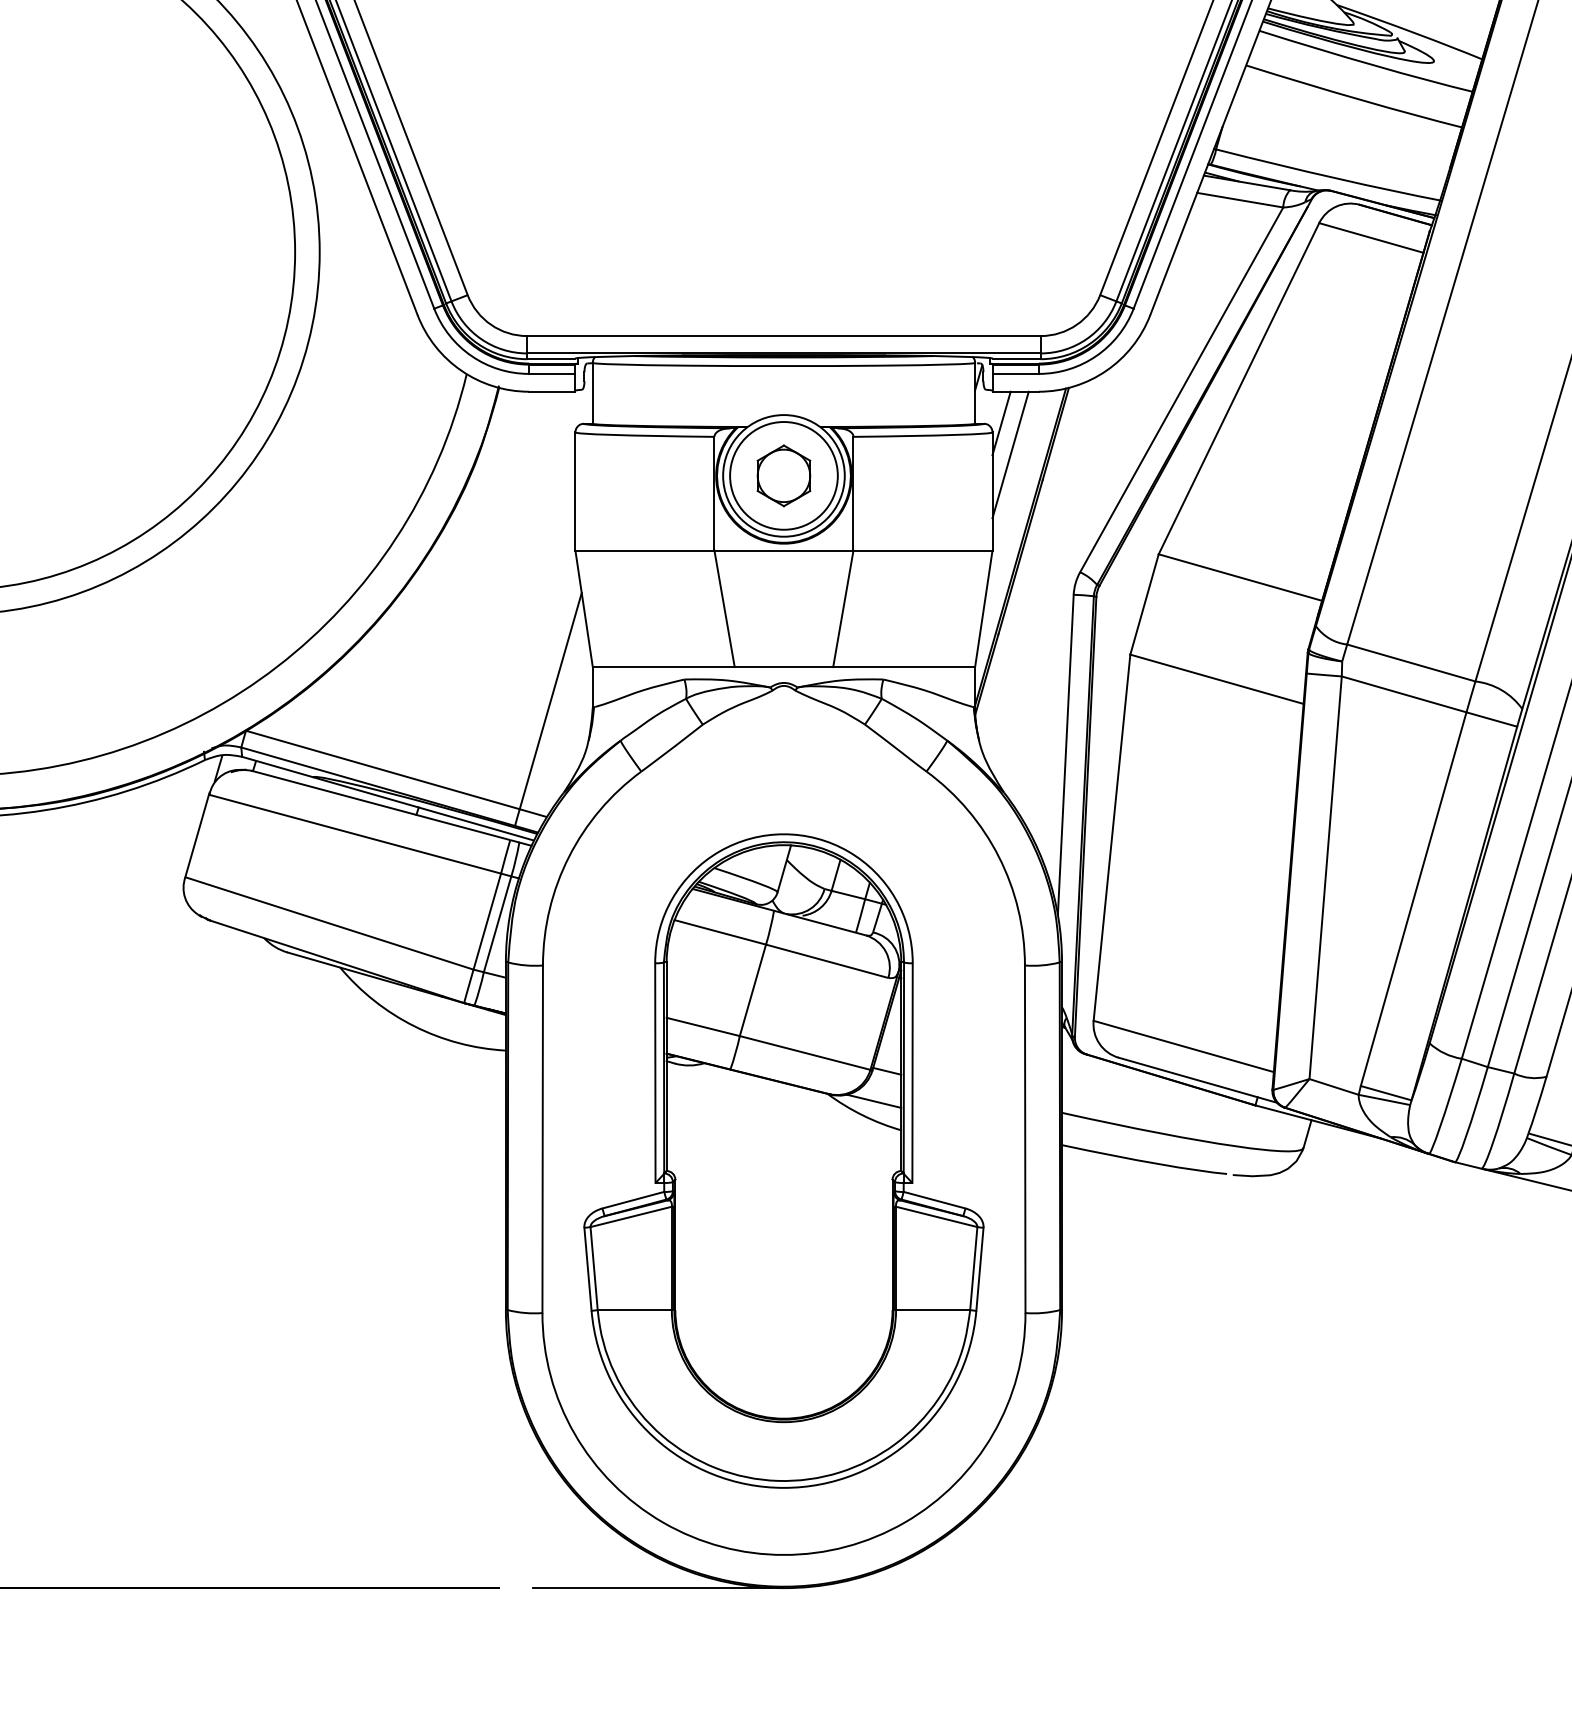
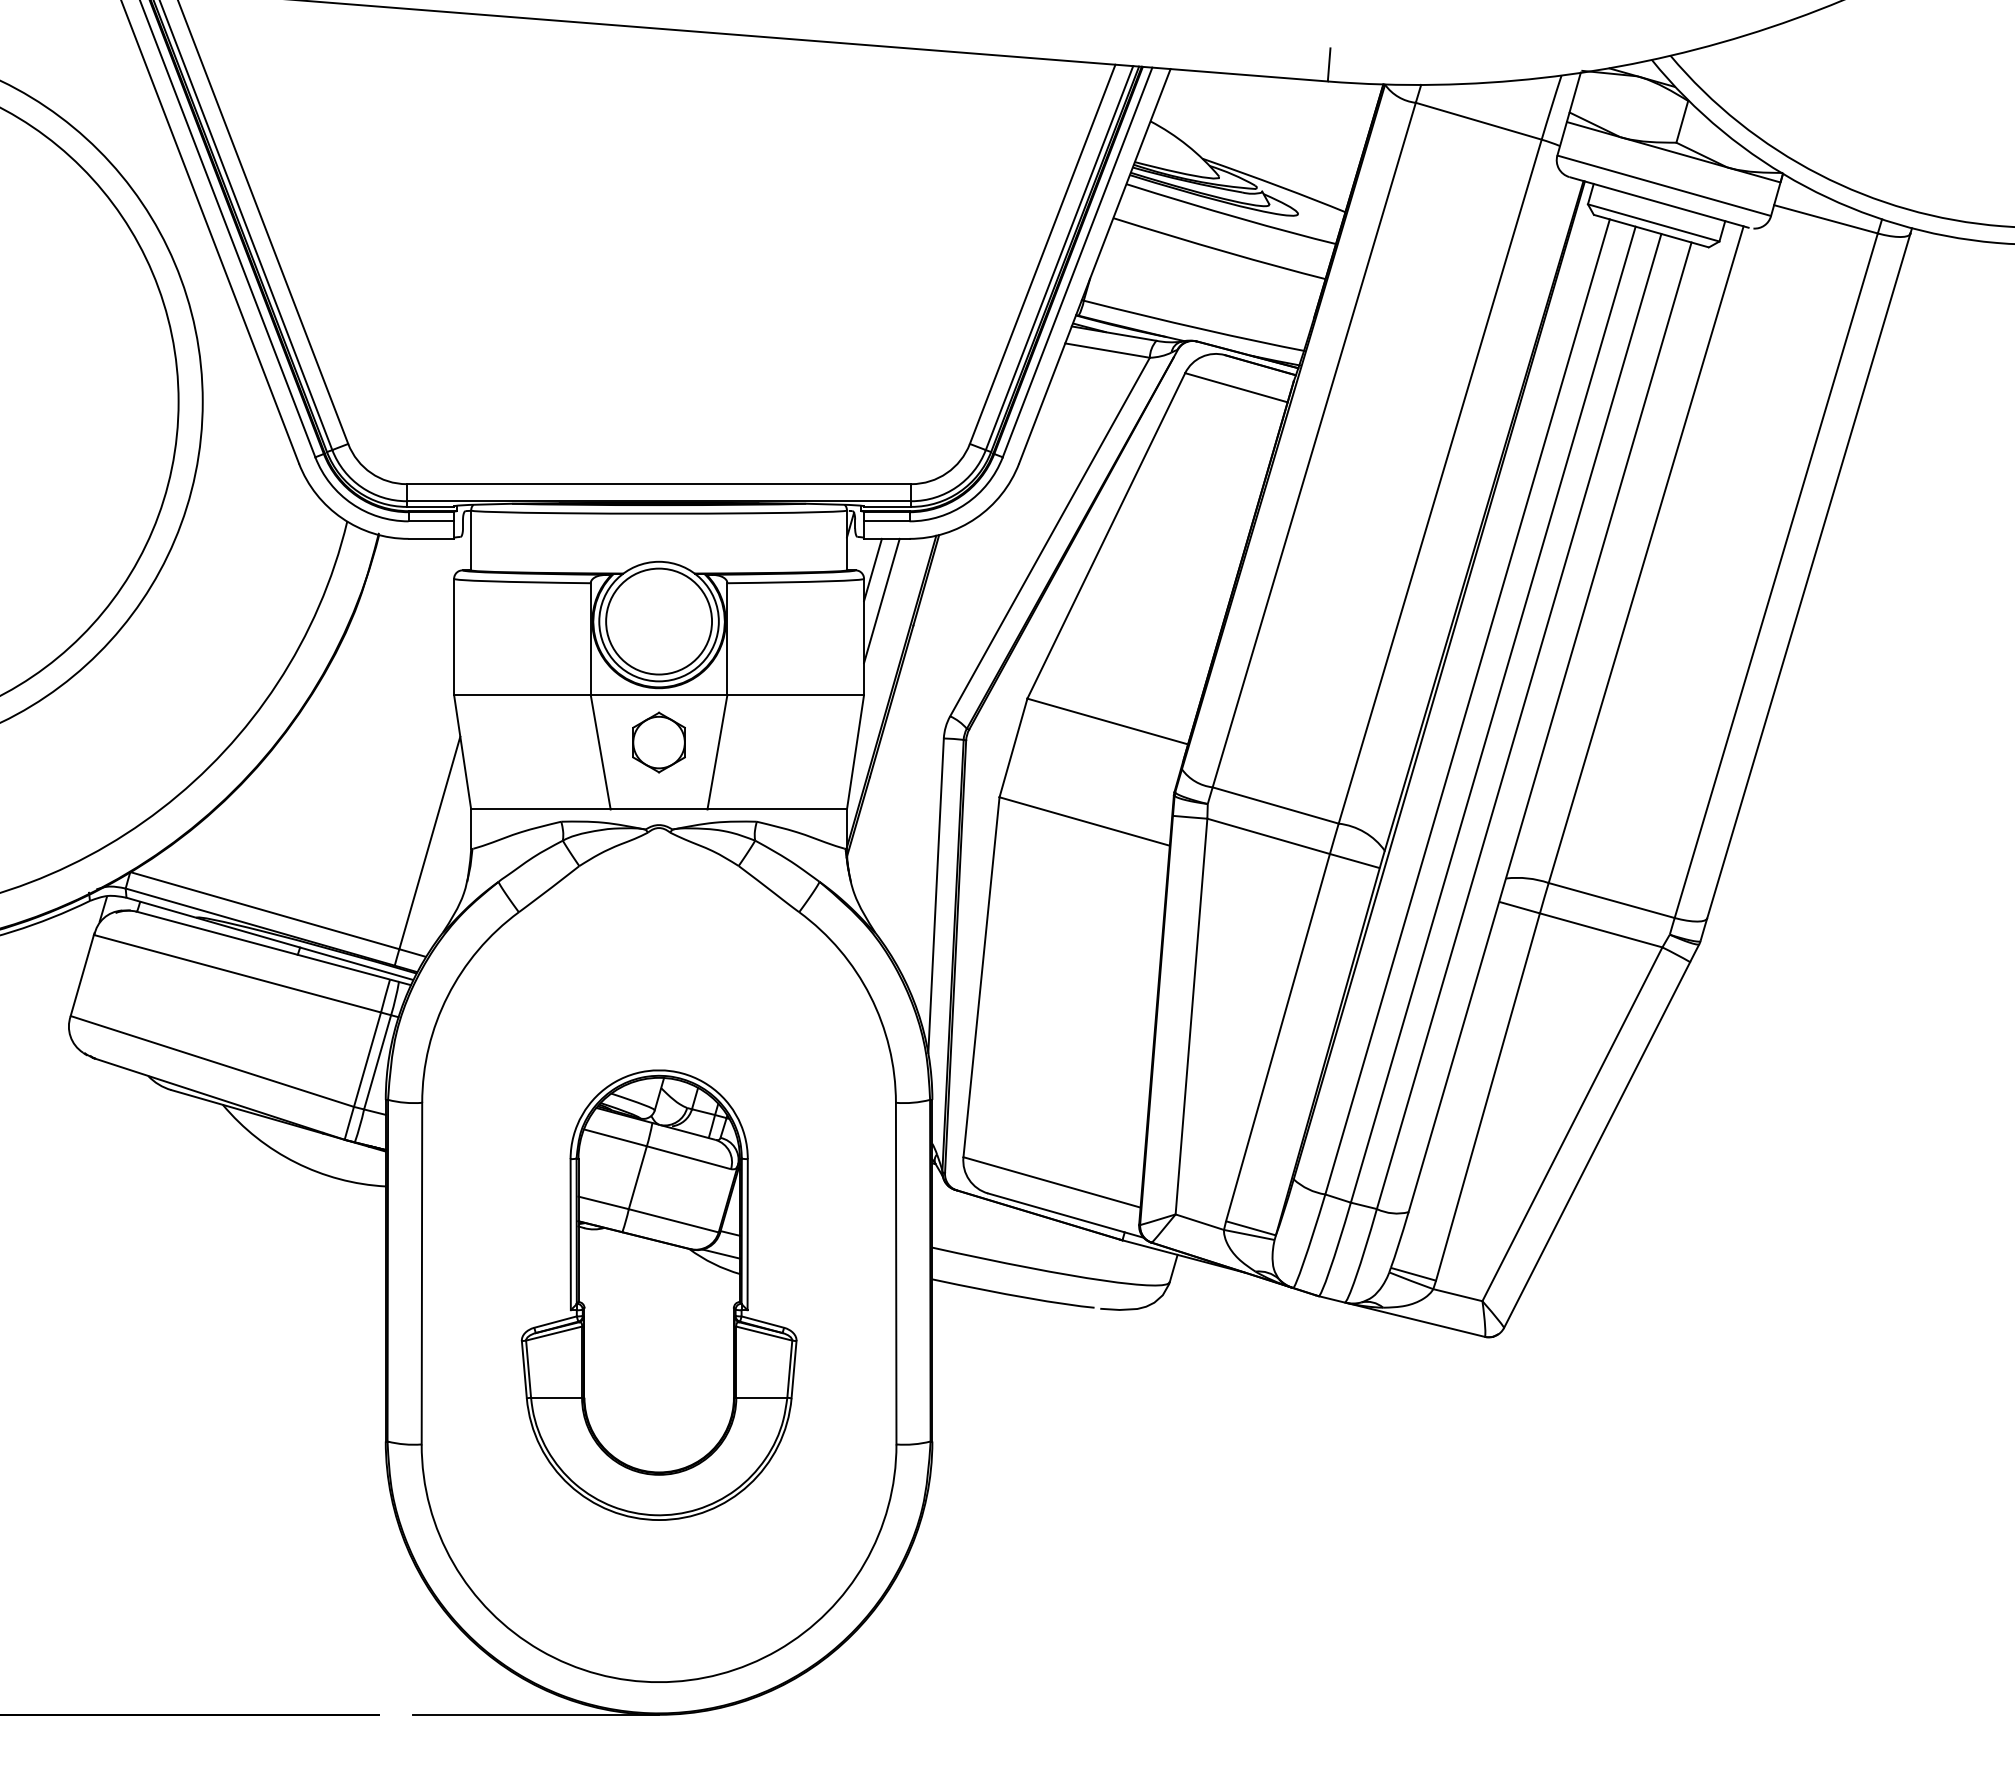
part: (783, 475) -> (658, 742), moved
part: (784, 1161) -> (659, 1295), size x0.7

